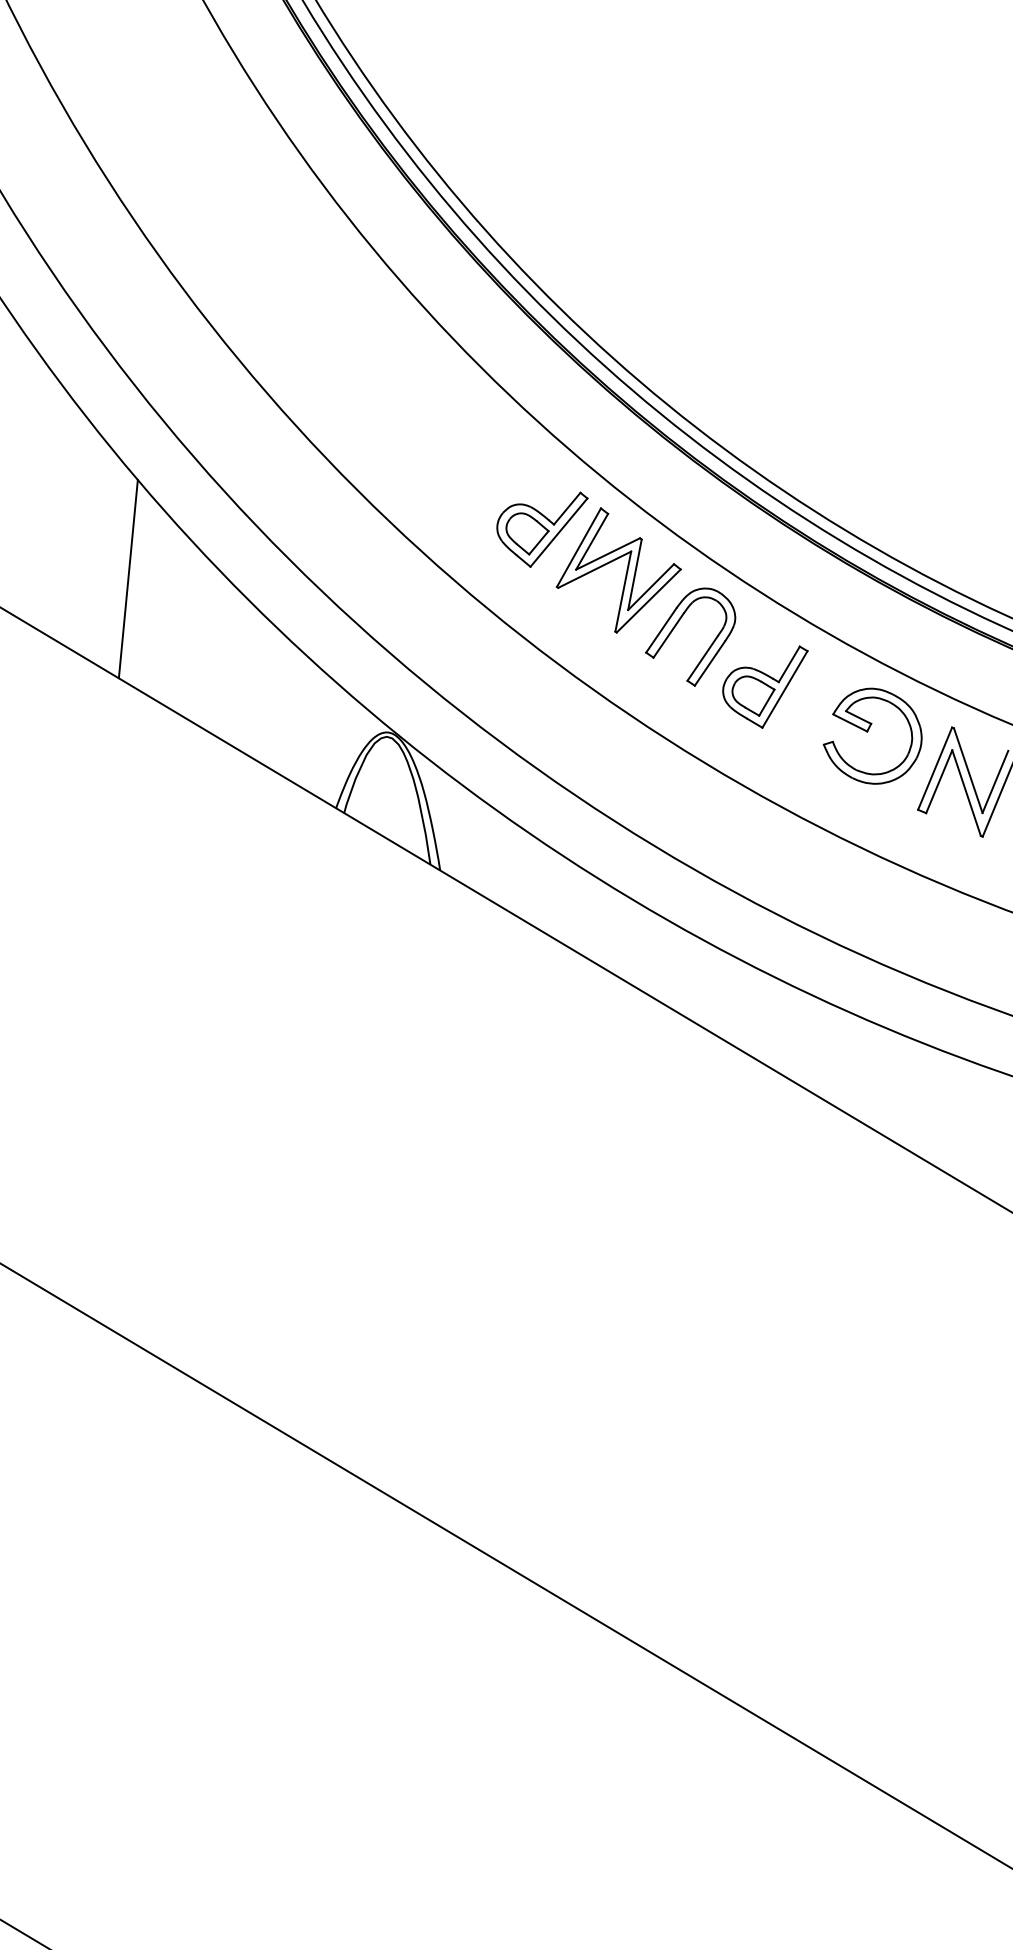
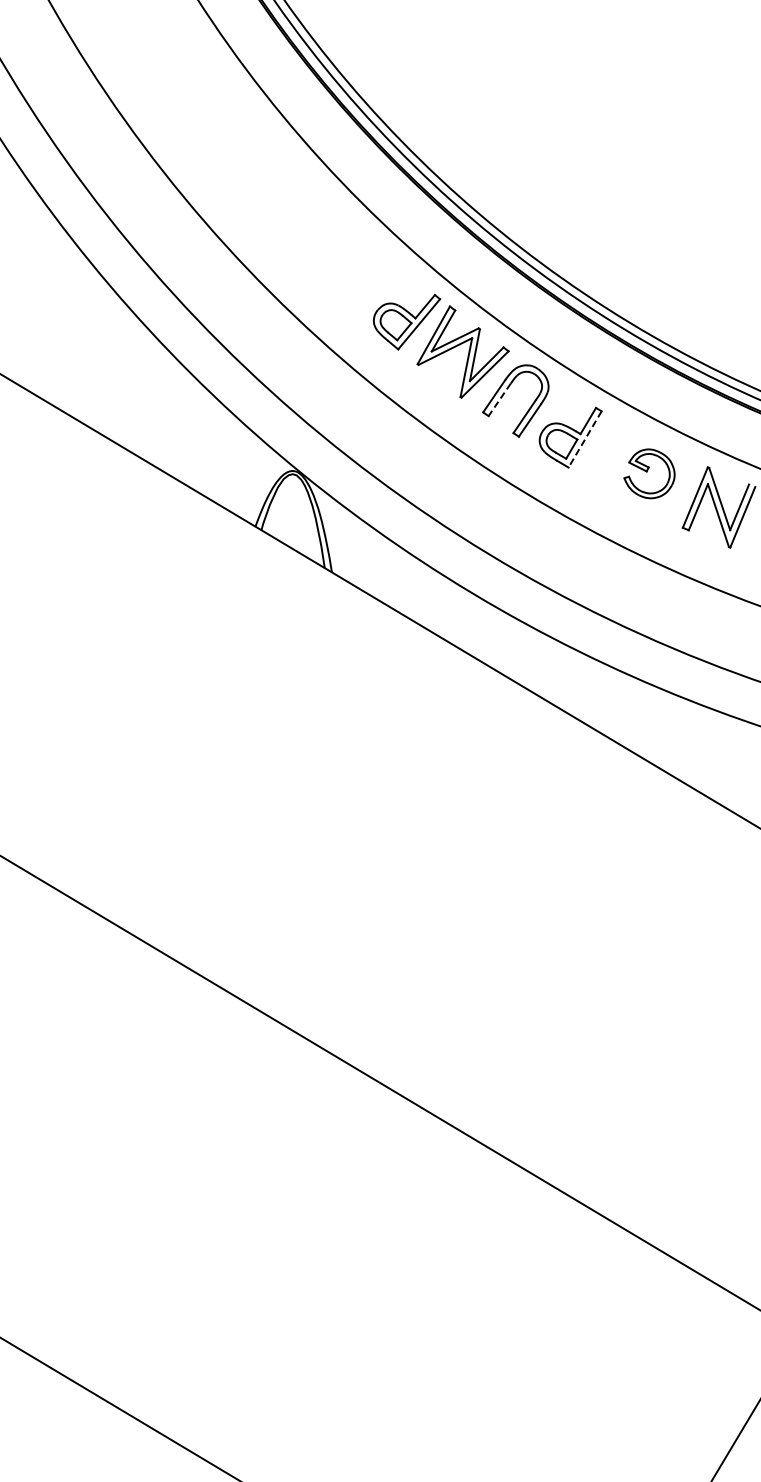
line: (127, 579) -> (102, 358), removed
line: (668, 635) -> (499, 399), solid -> dashed
line: (785, 689) -> (585, 439), solid -> dashed
part: (872, 735) -> (649, 473), size x0.7

